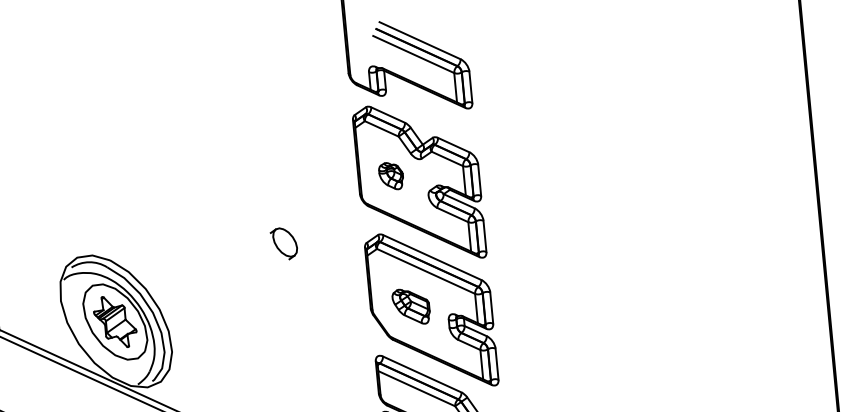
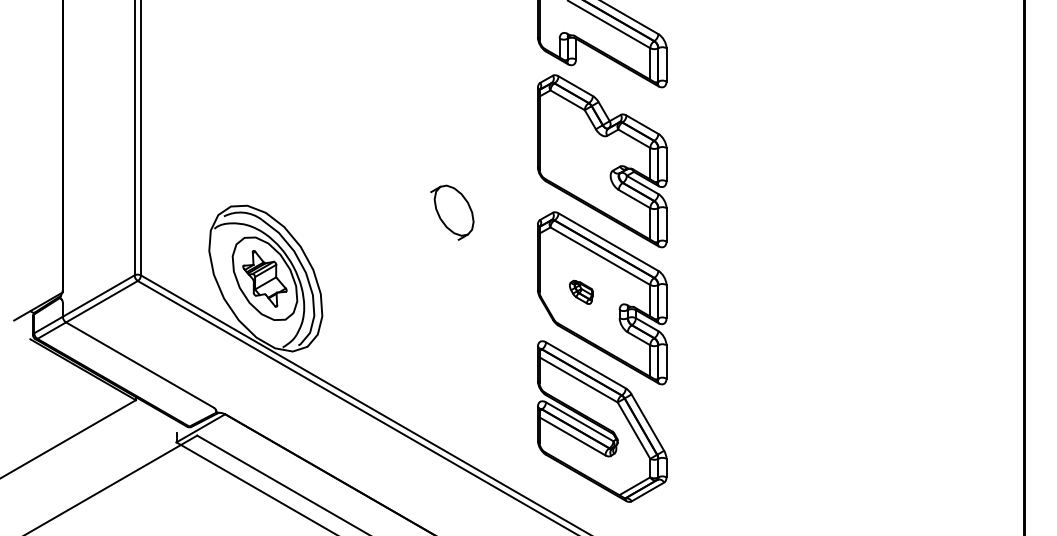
part: (390, 176) -> (572, 151), removed
part: (284, 243) -> (452, 212), size x1.6
part: (411, 306) -> (581, 292), size x0.6

